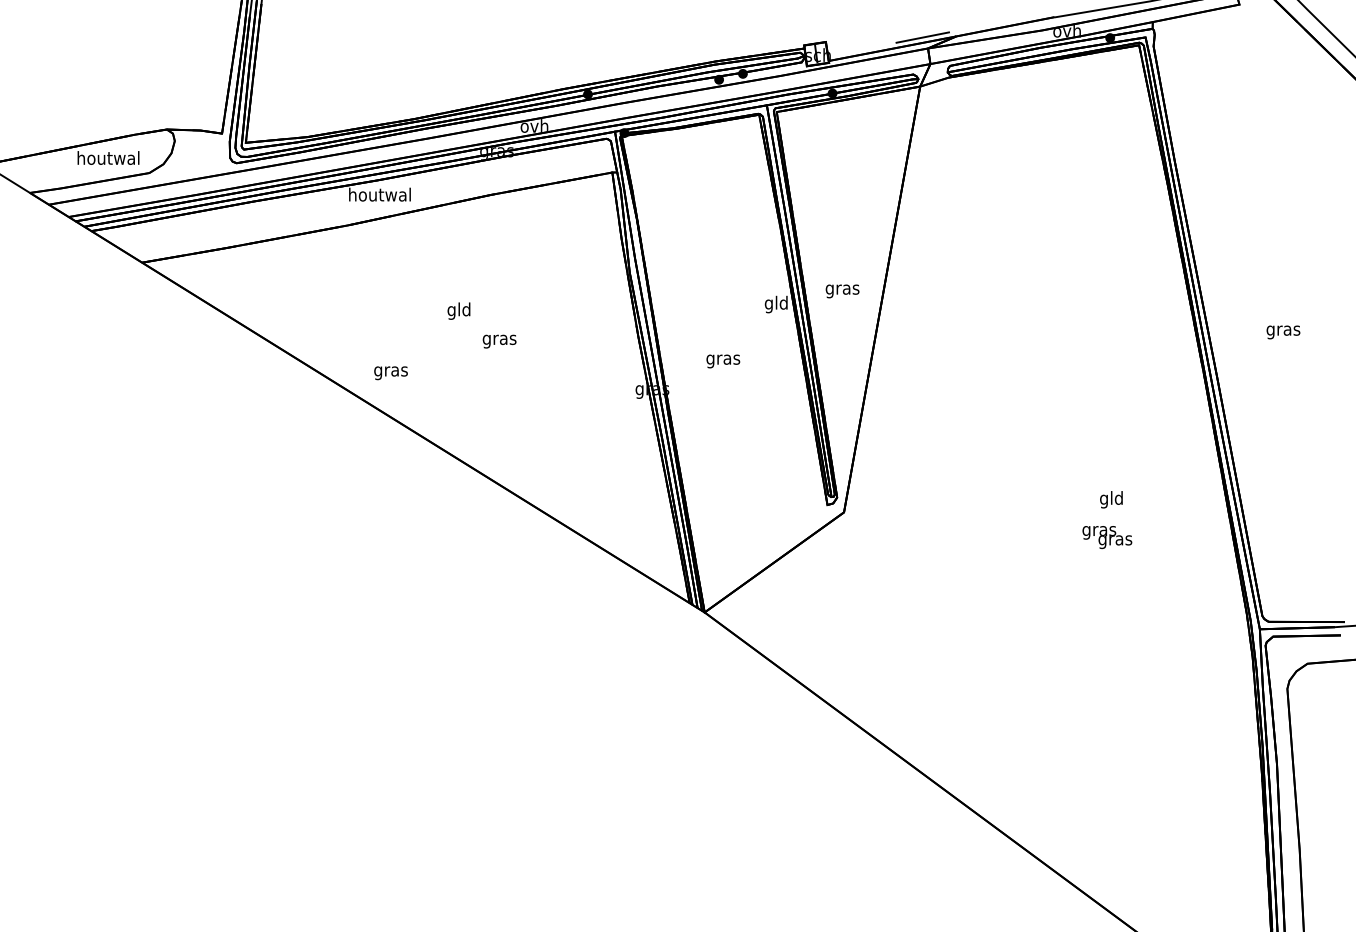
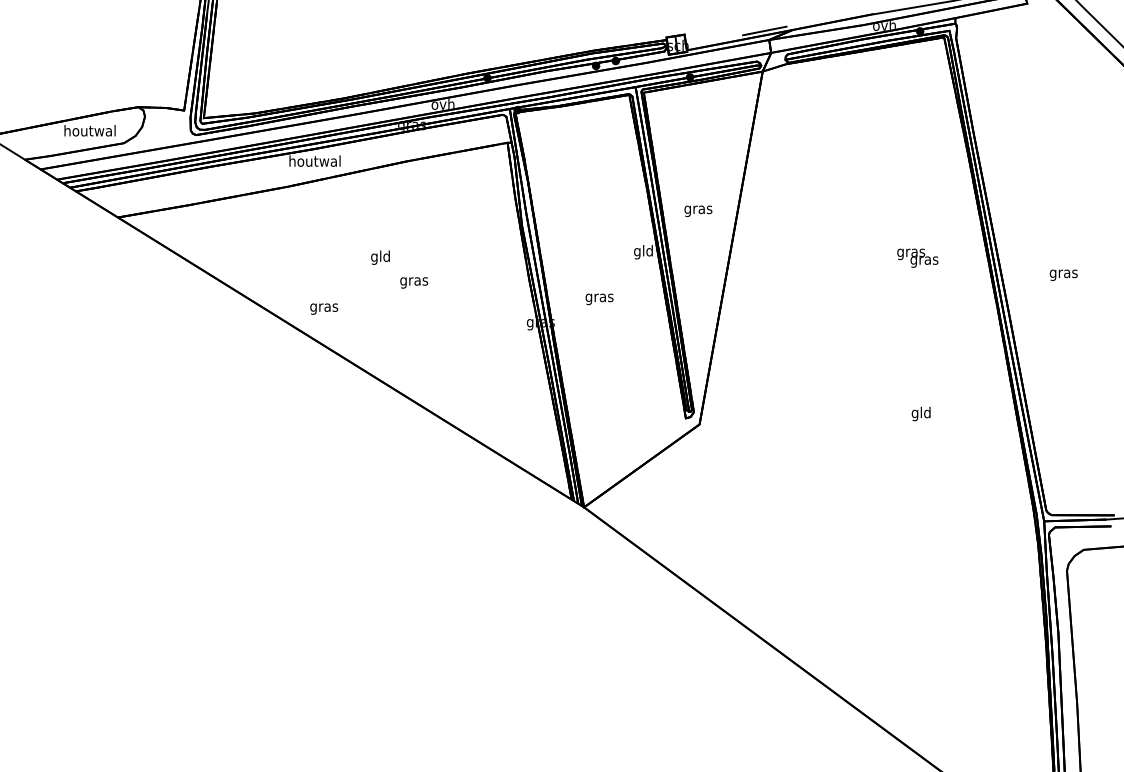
text: (842, 290) -> (698, 210), moved
text: (1106, 536) -> (917, 257), moved

